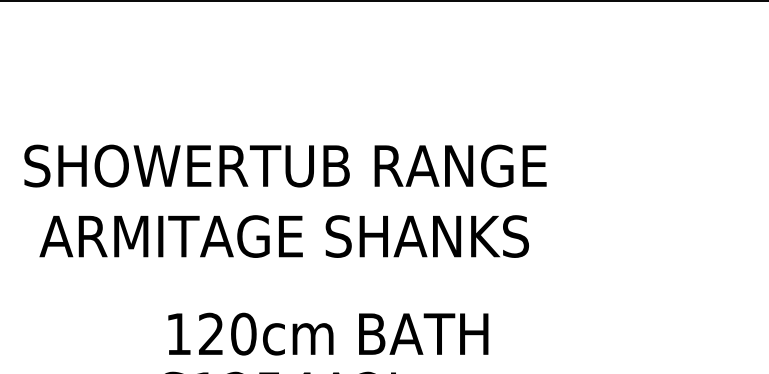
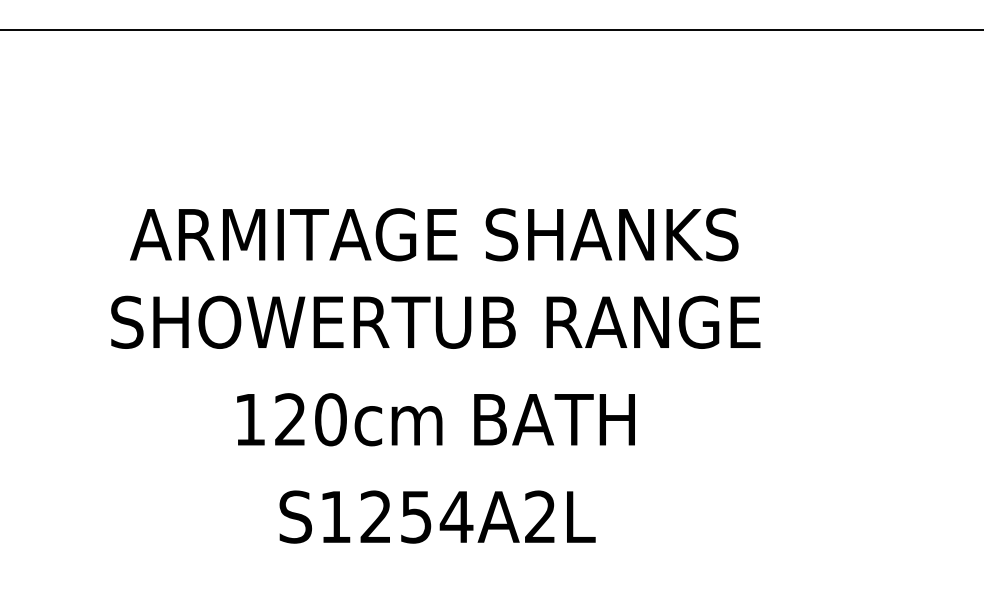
text: (285, 165) -> (435, 234), SHOWERTUB RANGE -> ARMITAGE SHANKS
text: (285, 235) -> (435, 321), ARMITAGE SHANKS -> SHOWERTUB RANGE
text: (327, 333) -> (435, 419), moved

